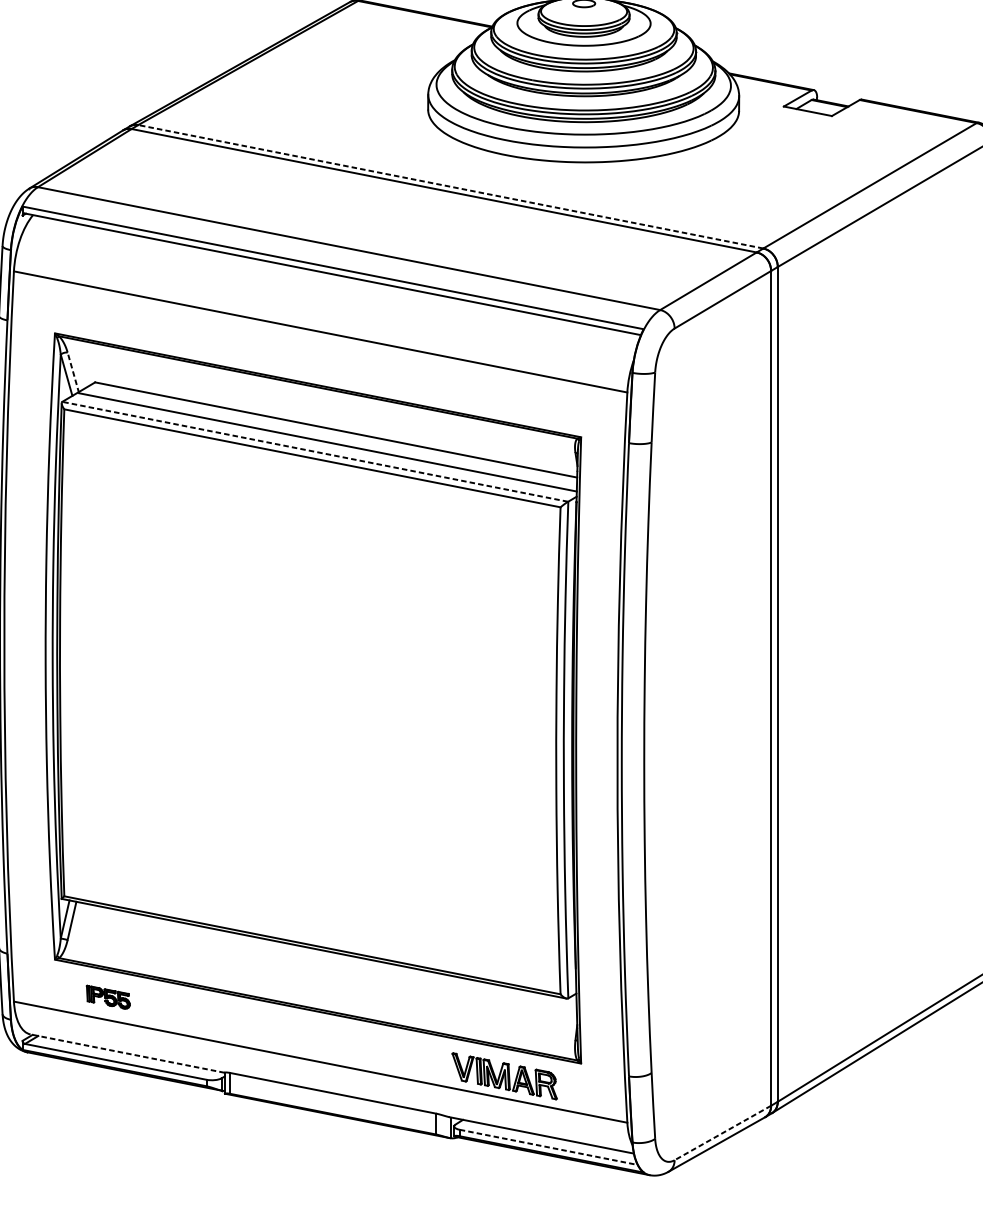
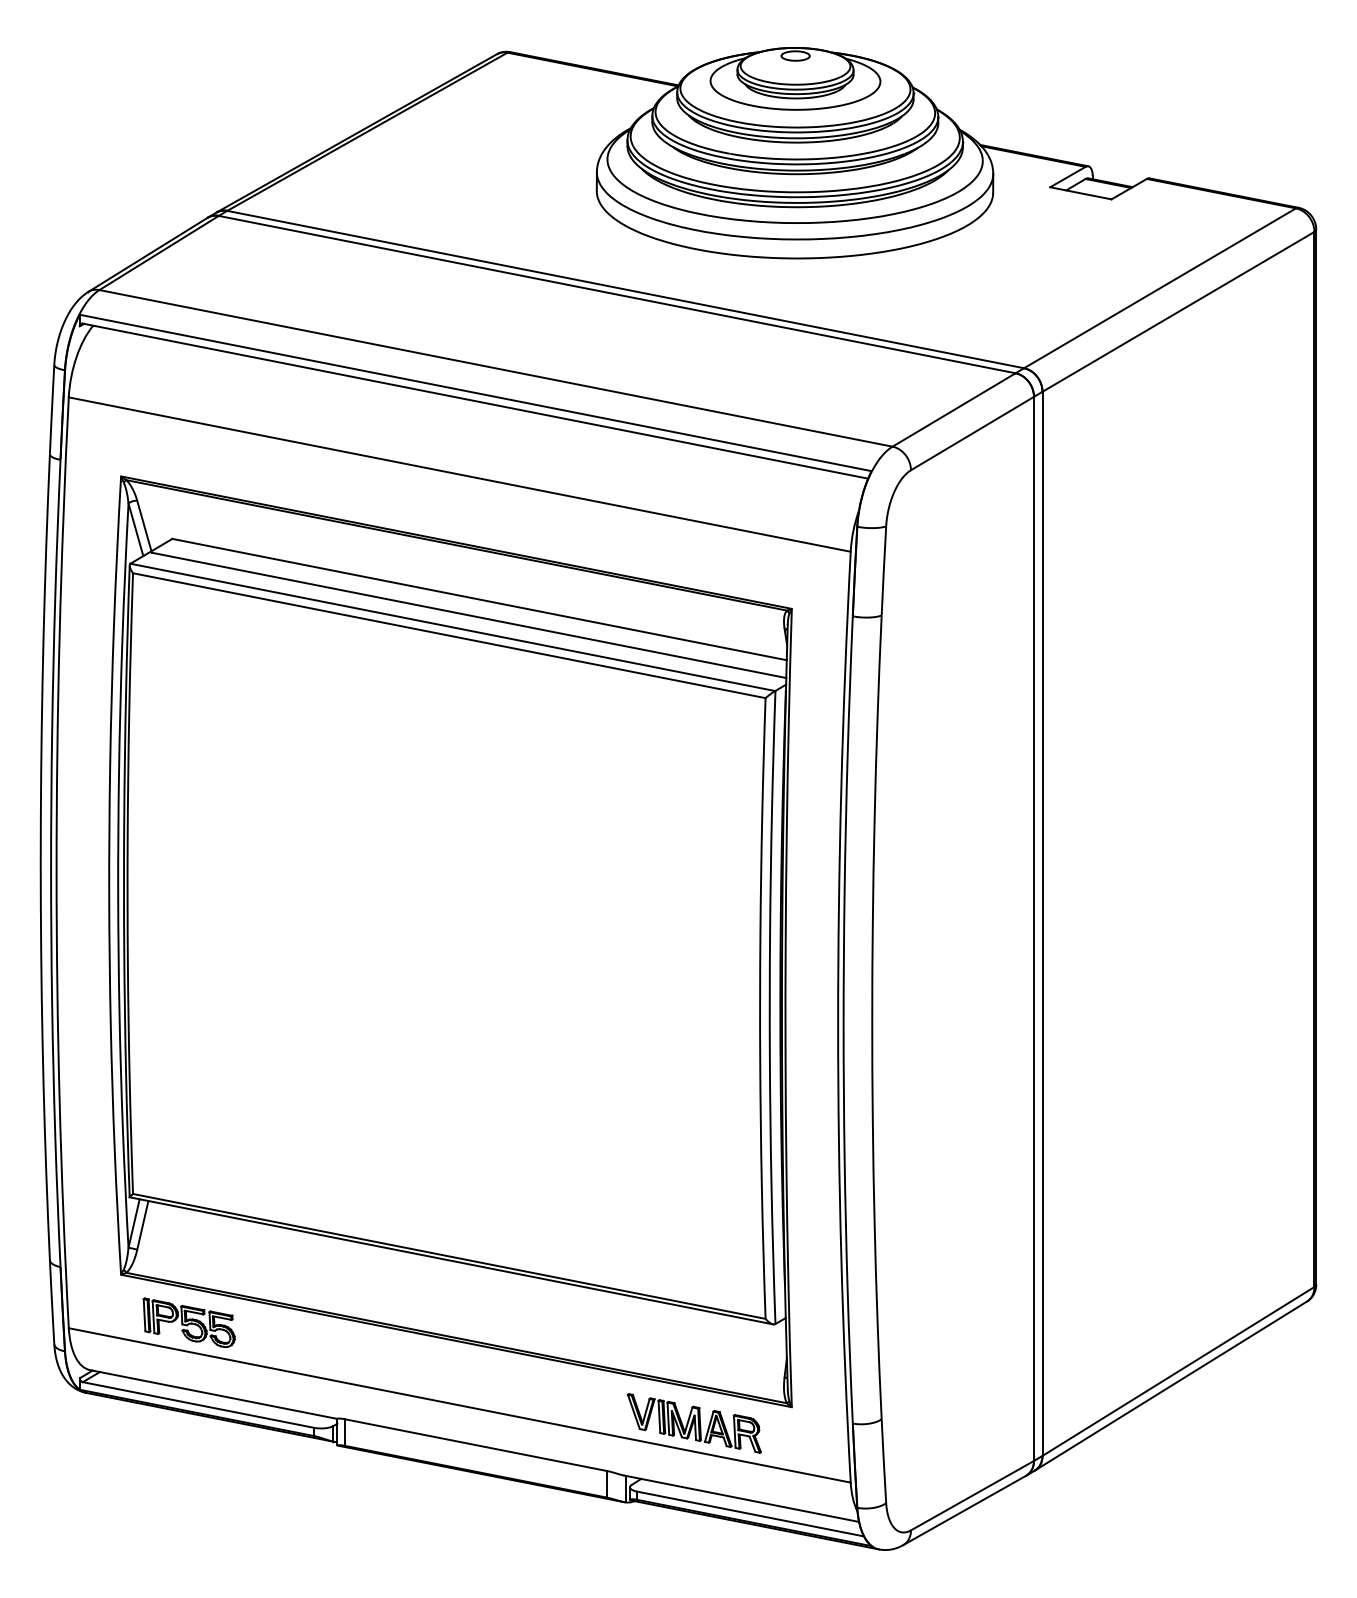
line: (450, 186) -> (625, 289), dashed -> solid
line: (73, 372) -> (144, 526), dashed -> solid
line: (314, 451) -> (452, 627), dashed -> solid
part: (107, 997) -> (188, 1322), size x1.67
line: (127, 1053) -> (213, 1394), dashed -> solid
line: (722, 1132) -> (972, 1495), dashed -> solid
line: (548, 1147) -> (750, 1514), dashed -> solid

